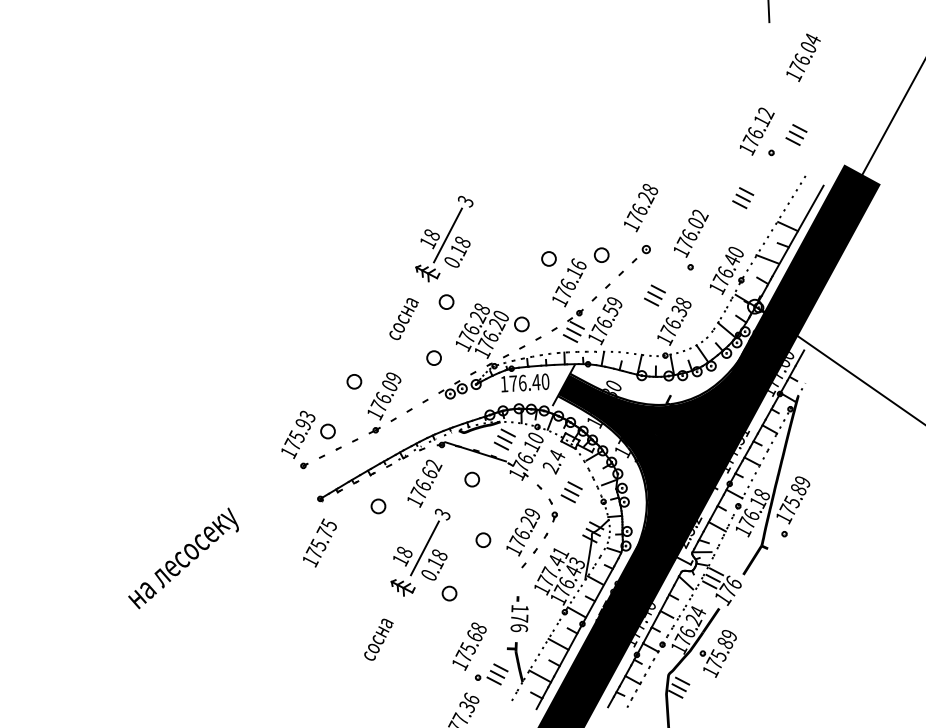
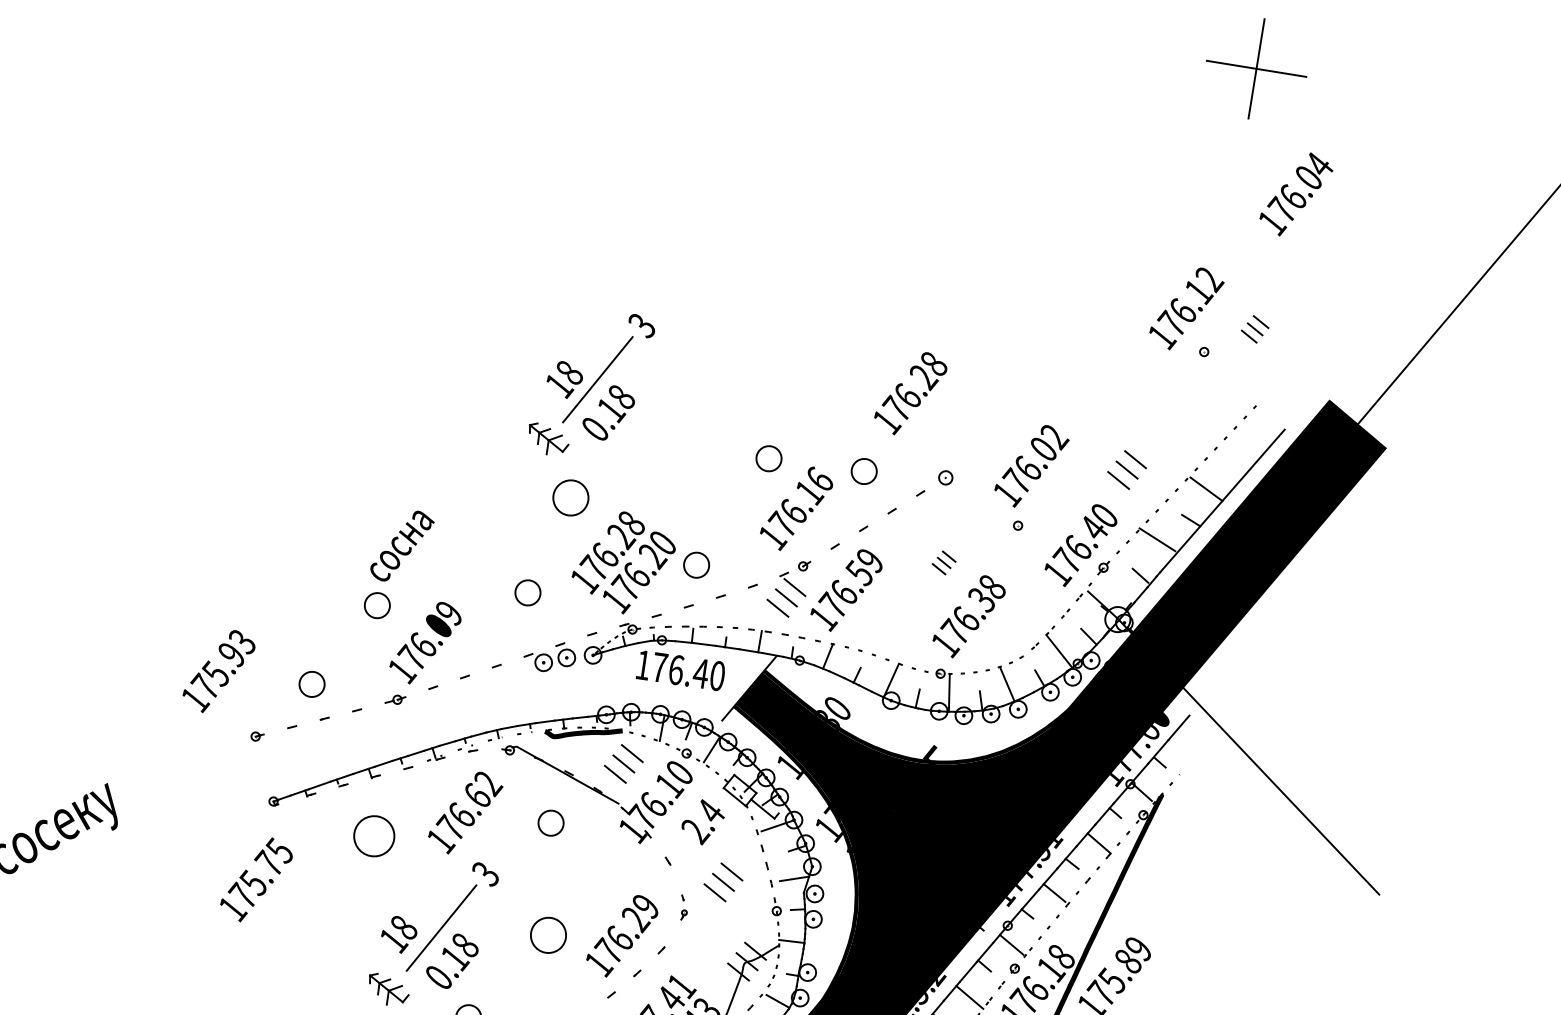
part: (796, 134) -> (1255, 328), size x0.7
part: (743, 198) -> (1127, 470), moved
text: (641, 208) -> (911, 394), moved
part: (654, 295) -> (943, 562), size x0.6
part: (446, 301) -> (570, 496), size x1.4
text: (403, 319) -> (400, 546), moved
text: (298, 434) -> (219, 670), moved
part: (378, 506) -> (374, 836), size x1.6
part: (552, 510) -> (682, 907), size x0.6
part: (483, 539) -> (549, 933), size x1.4

